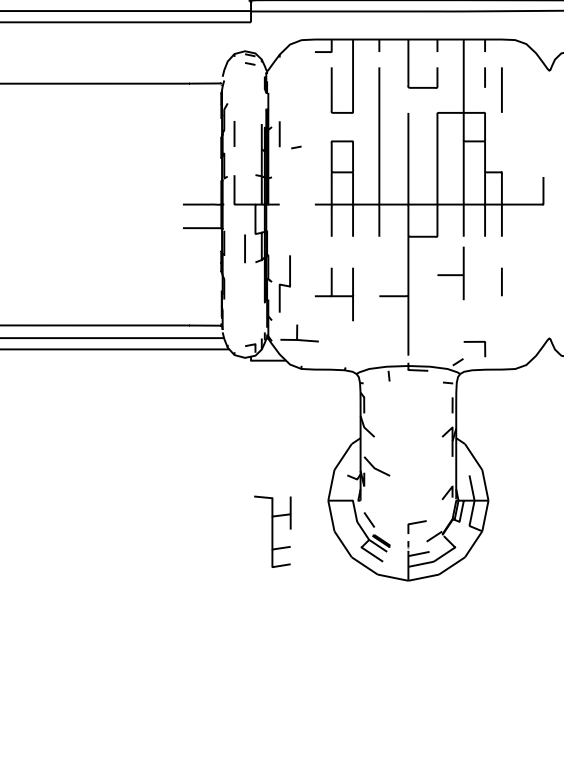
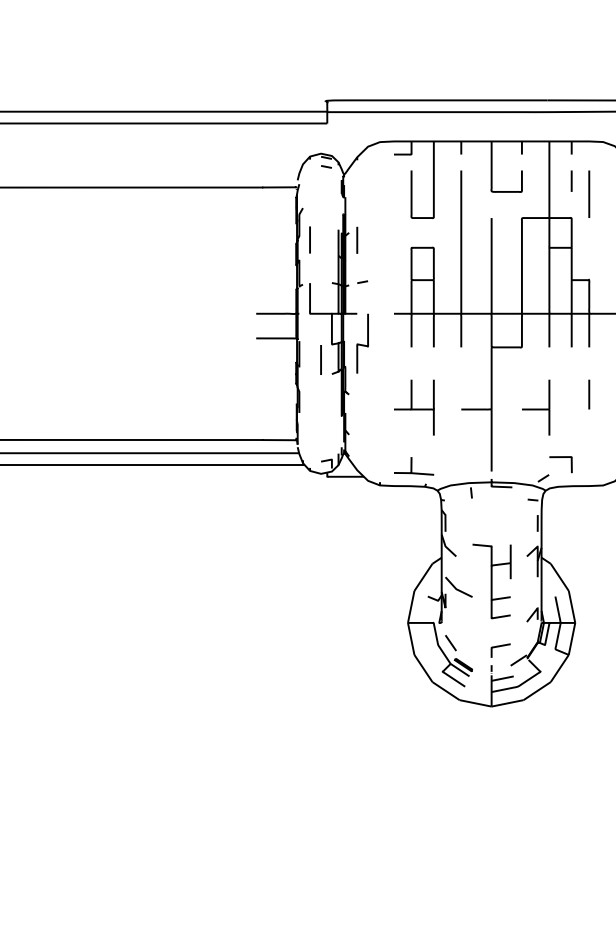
curve: (296, 146) -> (362, 281), moved
part: (451, 273) -> (536, 407), moved
curve: (284, 284) -> (362, 344), moved
part: (300, 333) -> (414, 466), moved
part: (272, 531) -> (491, 581), moved

